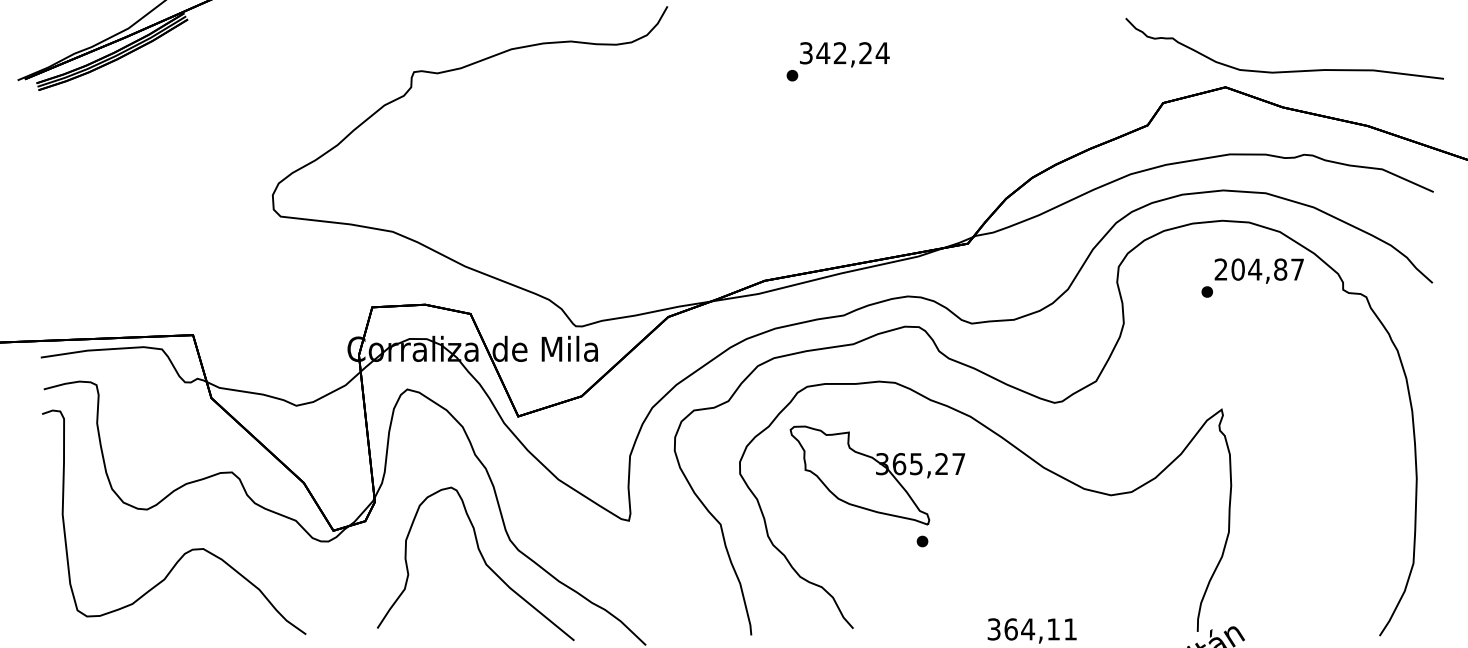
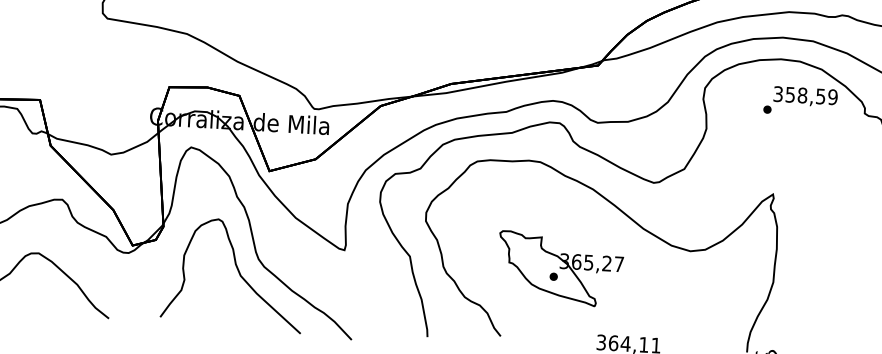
text: (1259, 269) -> (805, 95), 204,87 -> 358,59
part: (876, 475) -> (559, 269), moved

